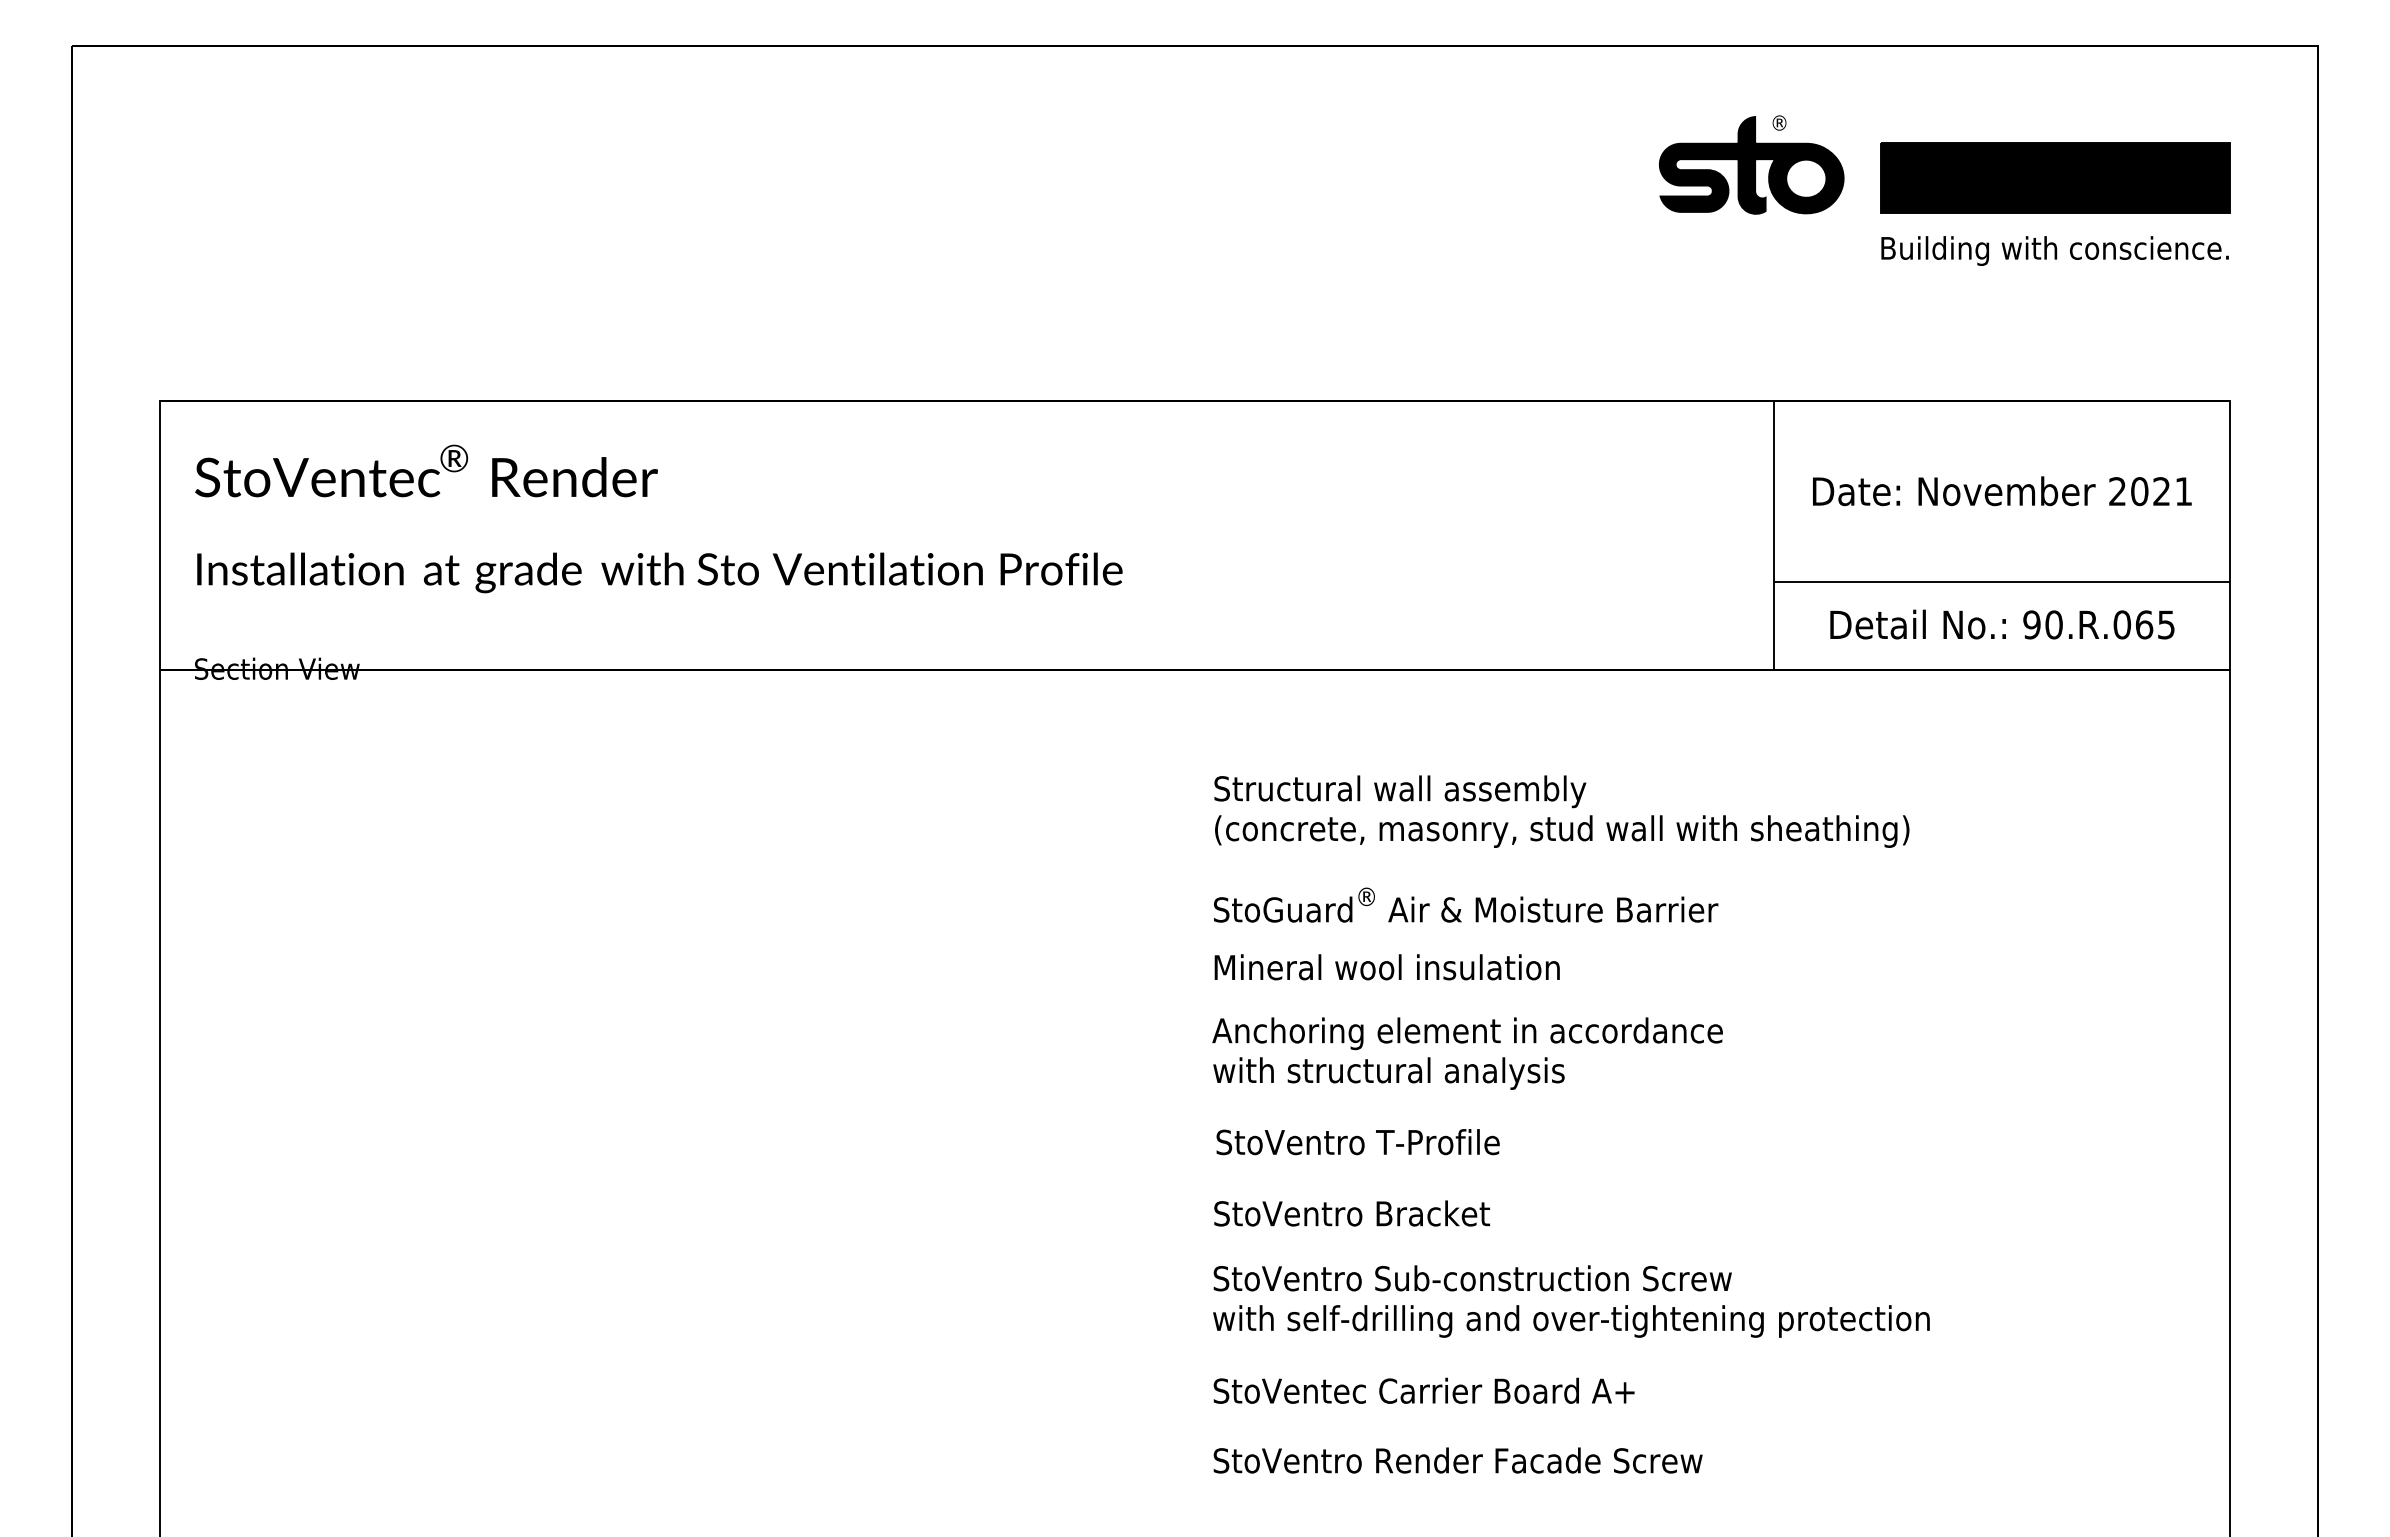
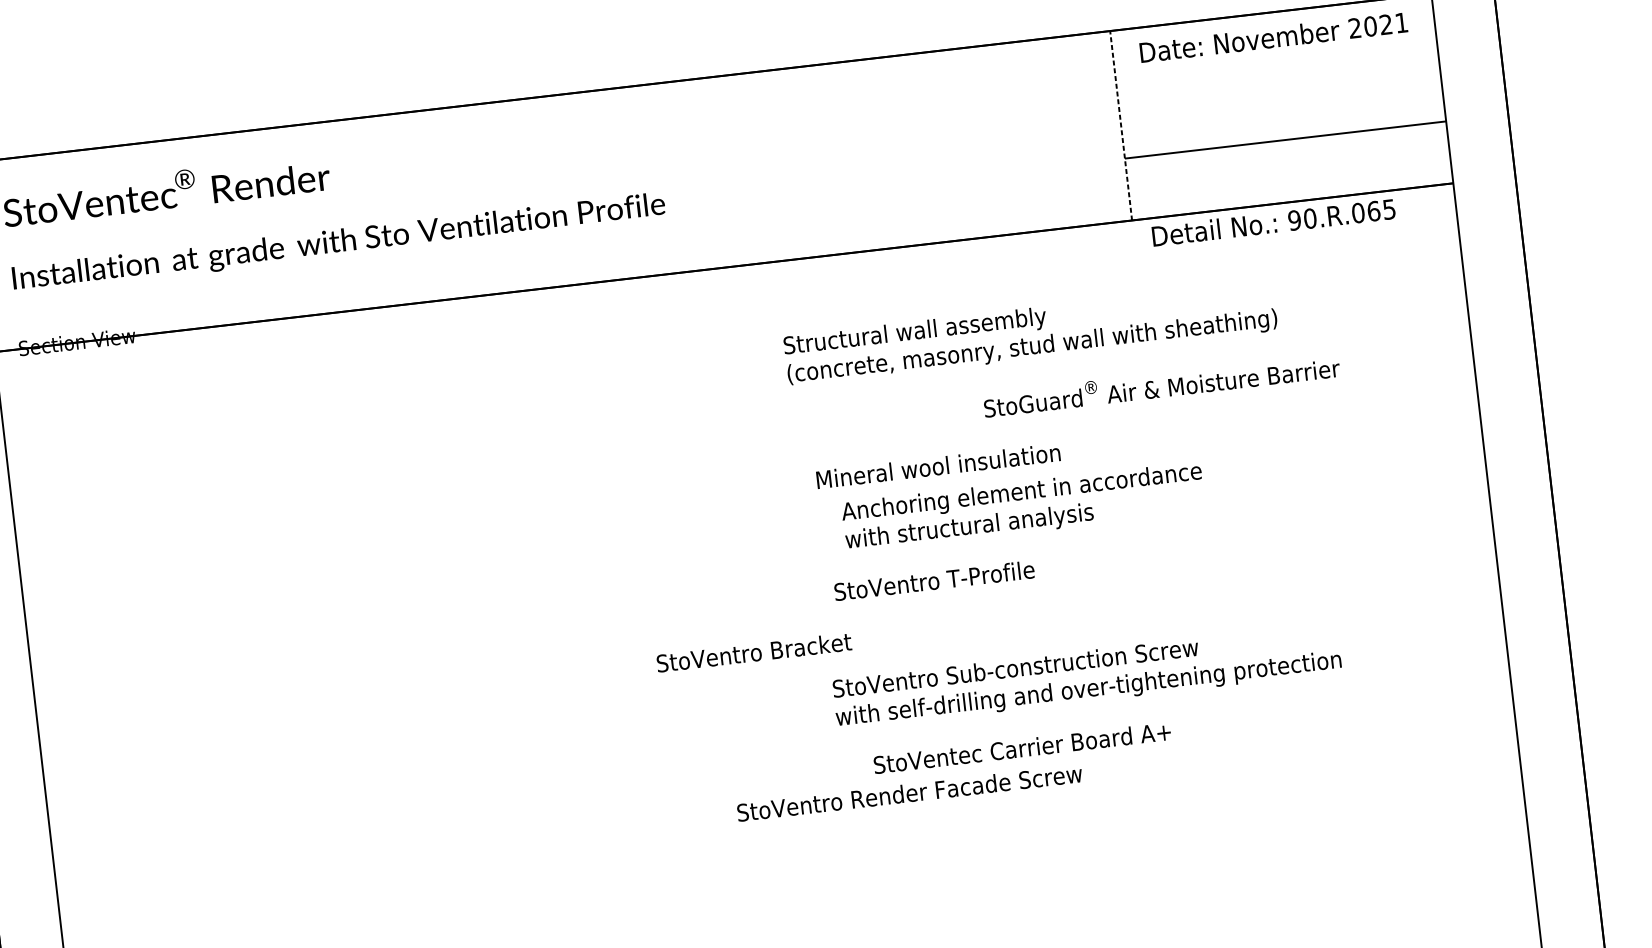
text: (2002, 491) -> (1273, 37), moved
line: (1774, 534) -> (1121, 125), solid -> dashed
text: (2002, 624) -> (1273, 222), moved
text: (1561, 811) -> (1030, 333), moved
text: (1466, 904) -> (1161, 384), moved
text: (1386, 967) -> (937, 466), moved
text: (1467, 1053) -> (1023, 507), moved
text: (1357, 1142) -> (934, 581), moved
text: (1351, 1213) -> (753, 652), moved
text: (1571, 1301) -> (1087, 676), moved
text: (1423, 1390) -> (1021, 747), moved
text: (1457, 1460) -> (909, 793), moved

